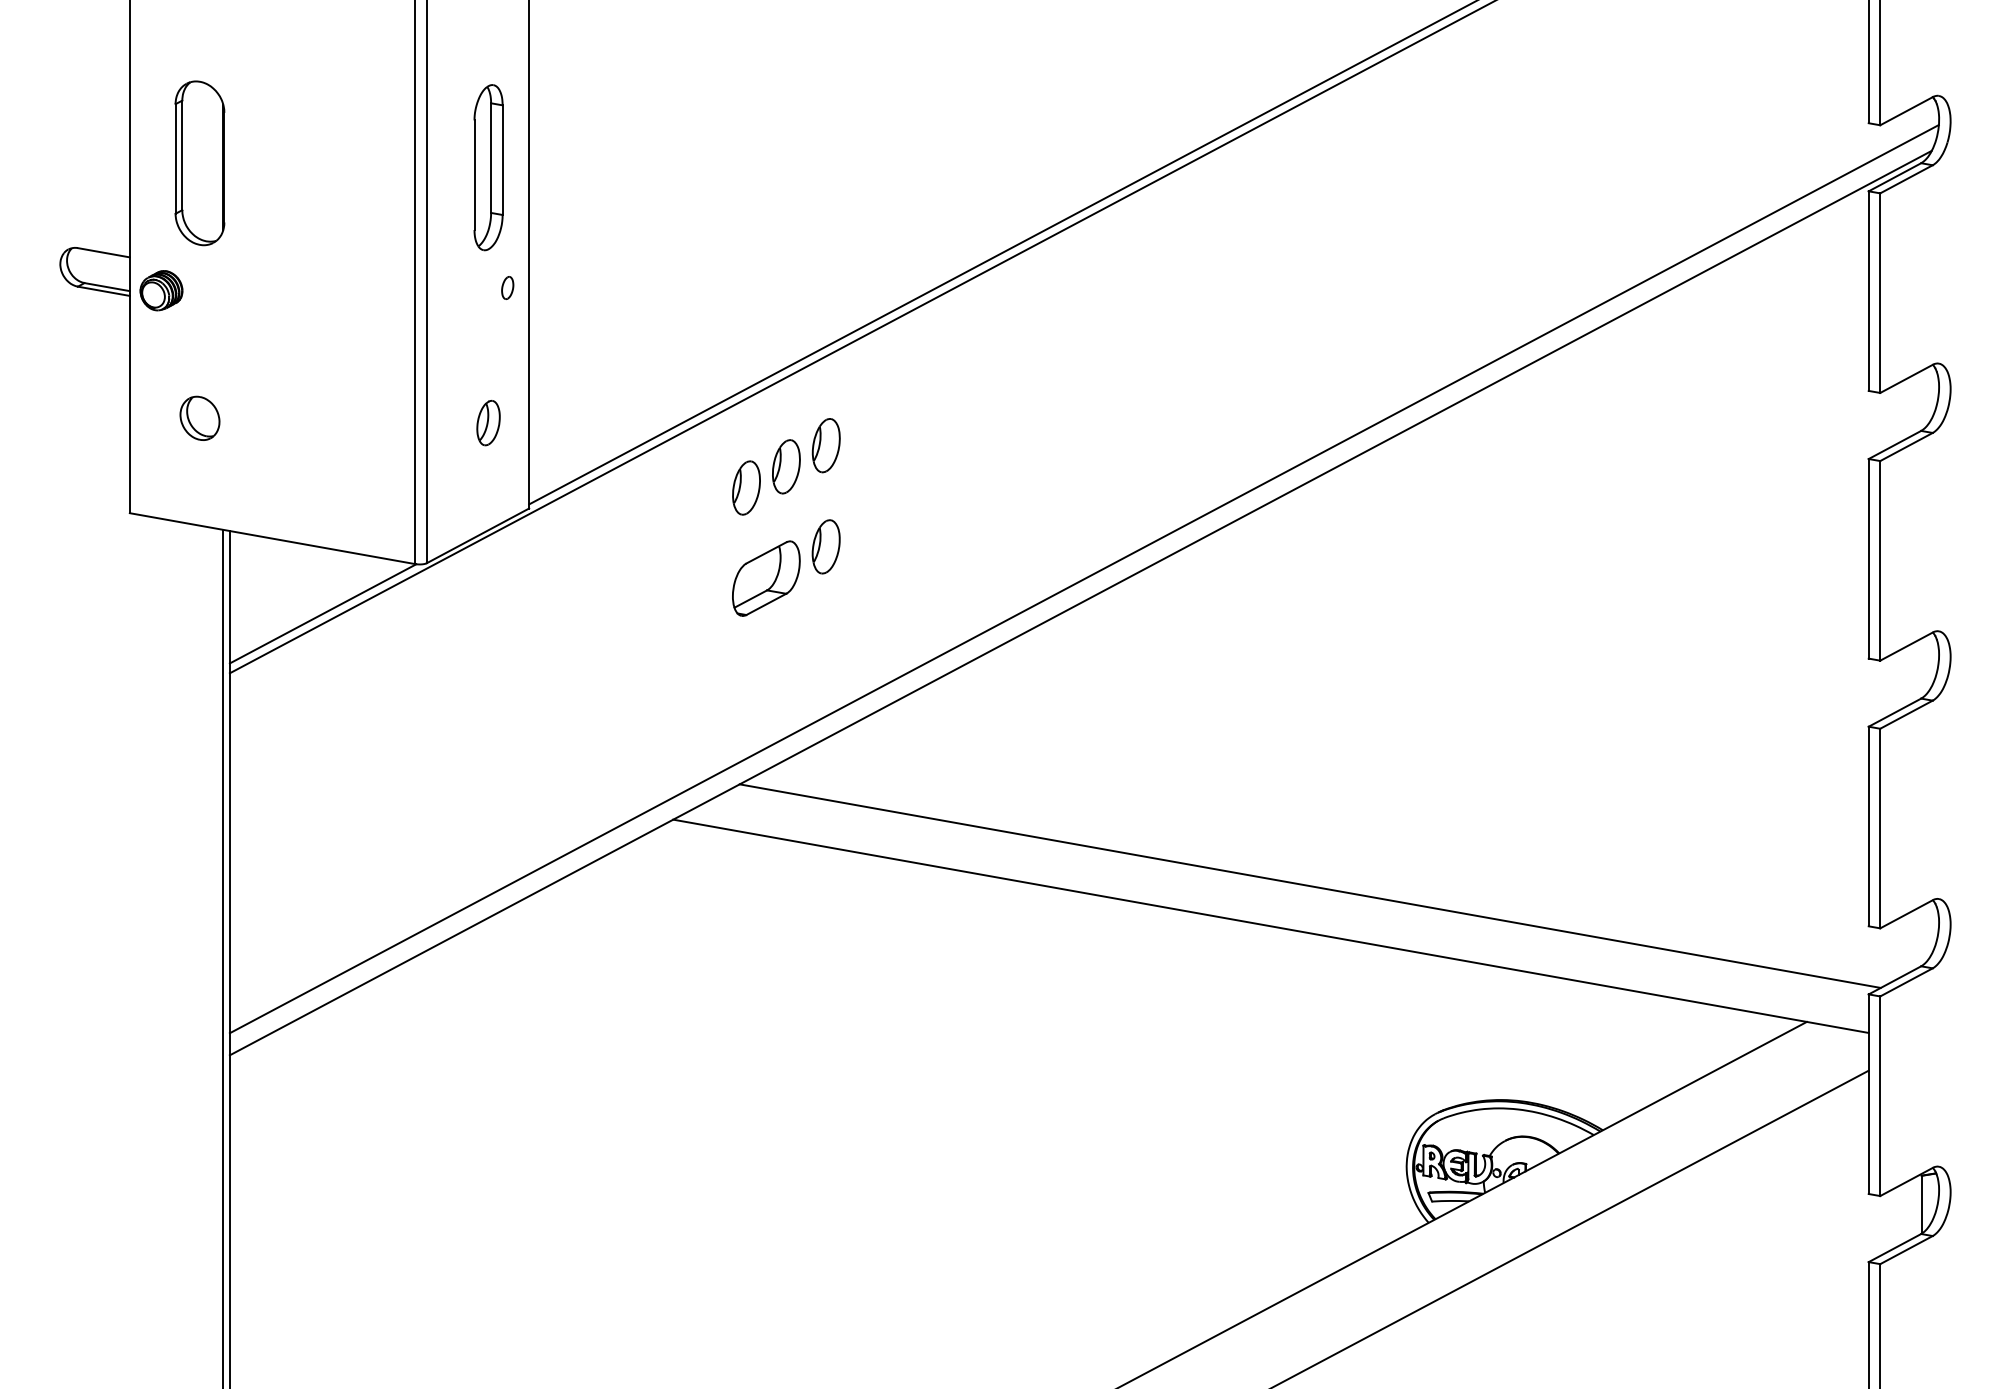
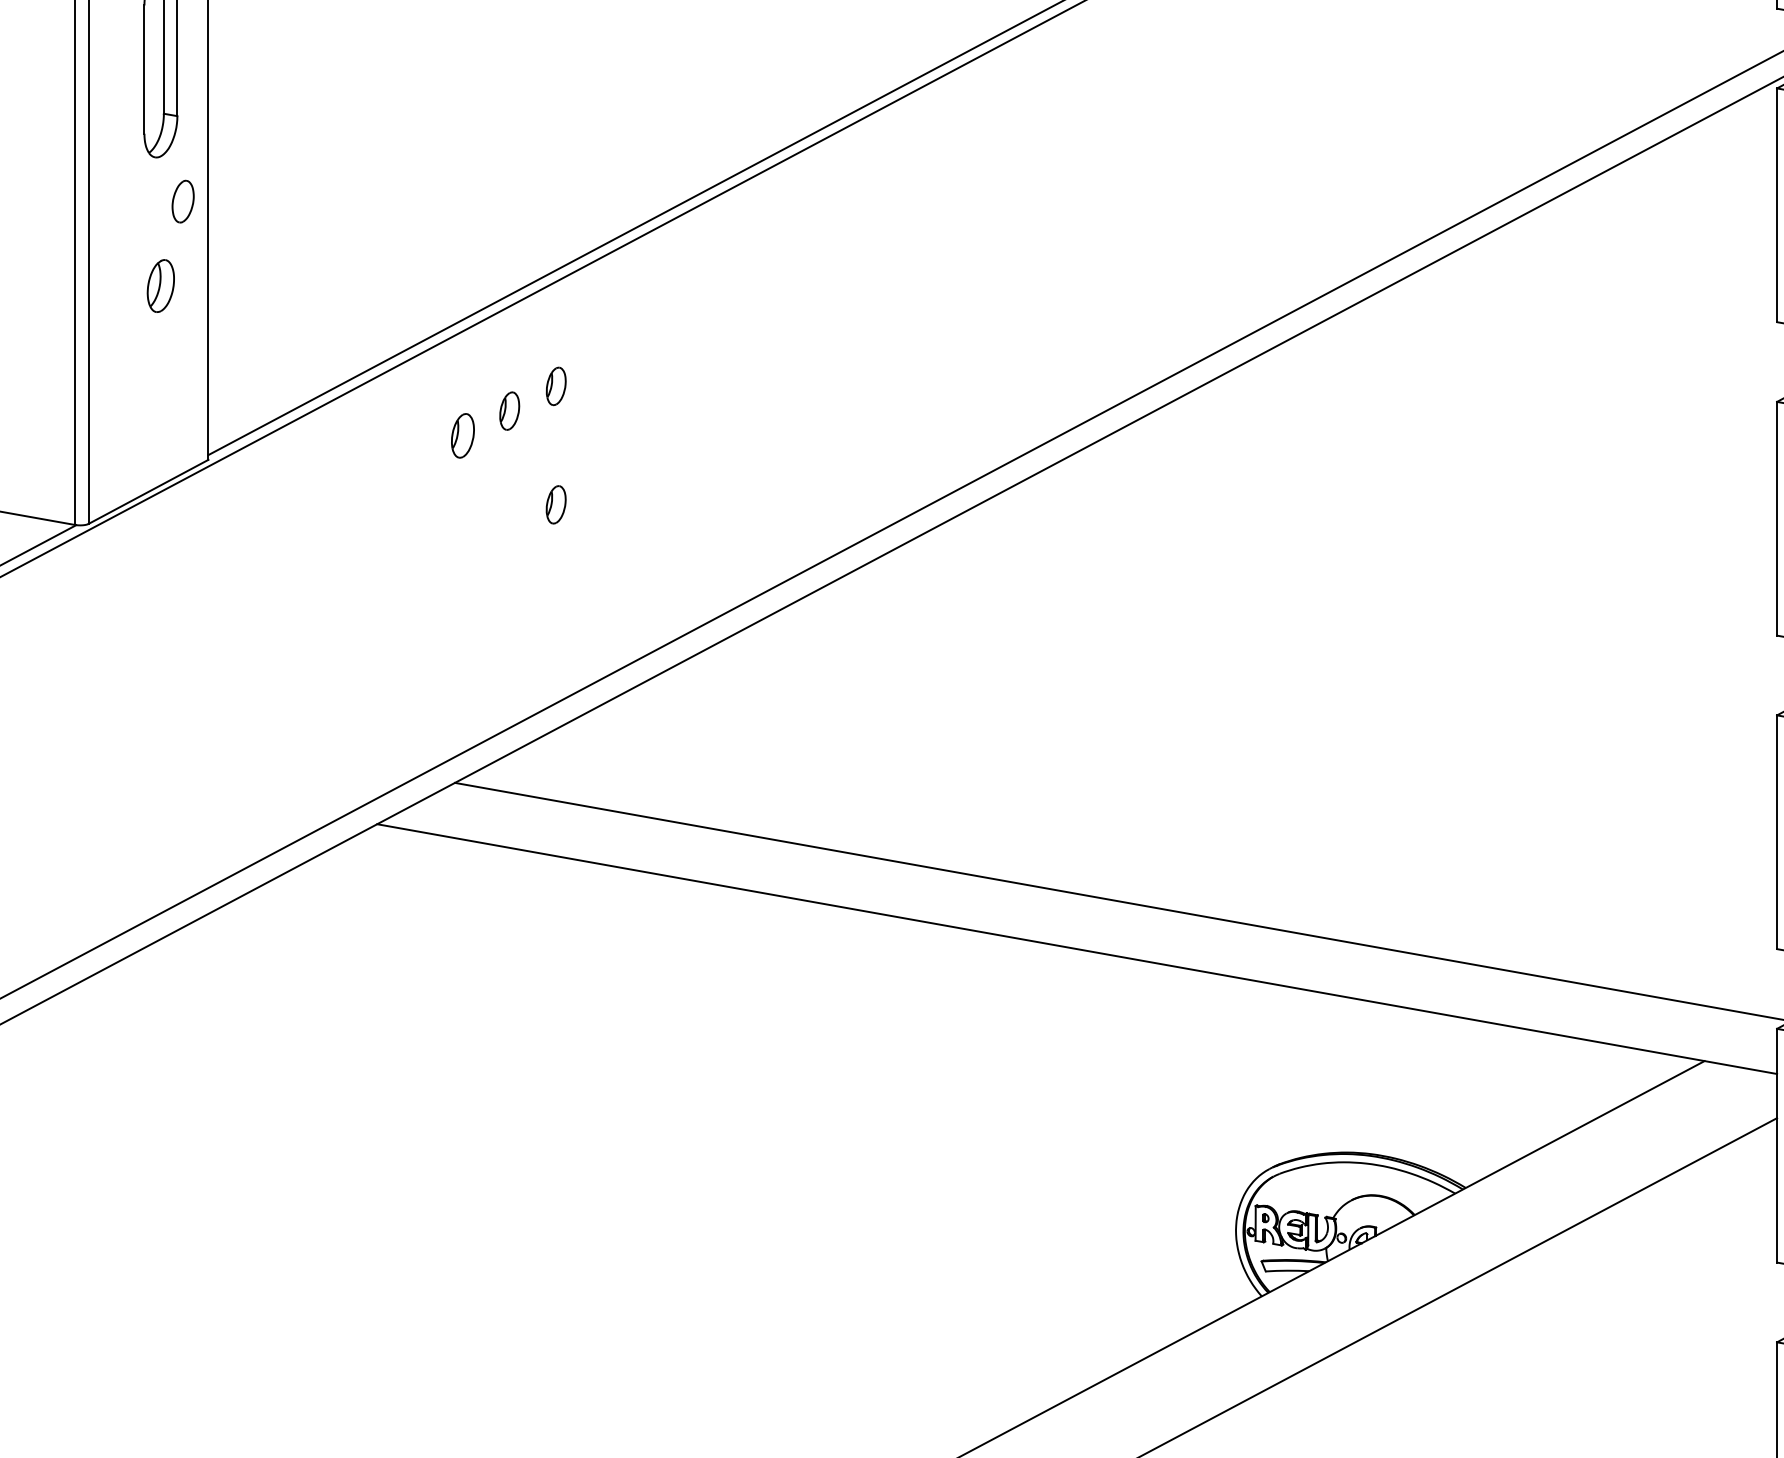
part: (507, 287) -> (183, 201), size x1.6
part: (488, 423) -> (160, 286), moved
part: (825, 445) -> (555, 386), size x0.6
part: (786, 466) -> (509, 410), size x0.6
part: (746, 487) -> (462, 435), size x0.7
part: (825, 546) -> (555, 504), size x0.6
part: (766, 578) -> (486, 541), removed

